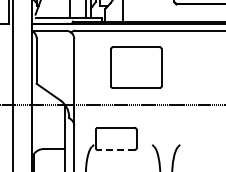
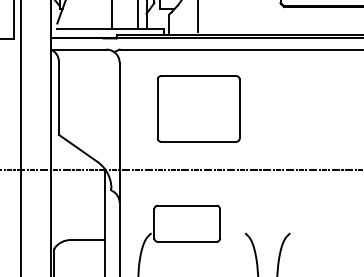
part: (136, 67) -> (198, 108), moved
line: (115, 150) -> (186, 242), dashed -> solid

